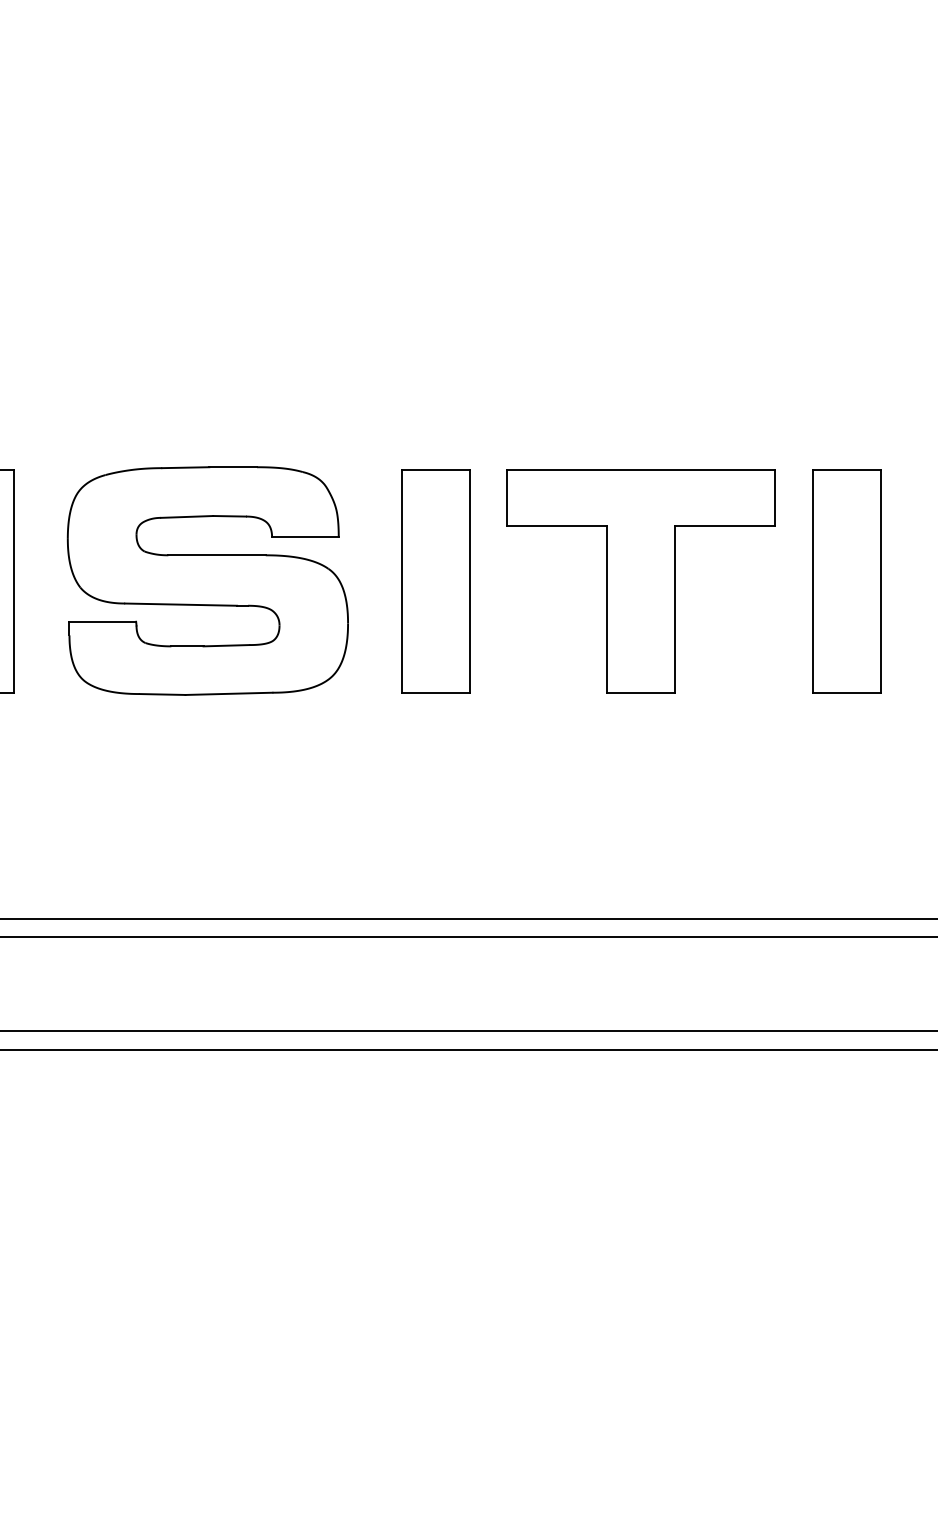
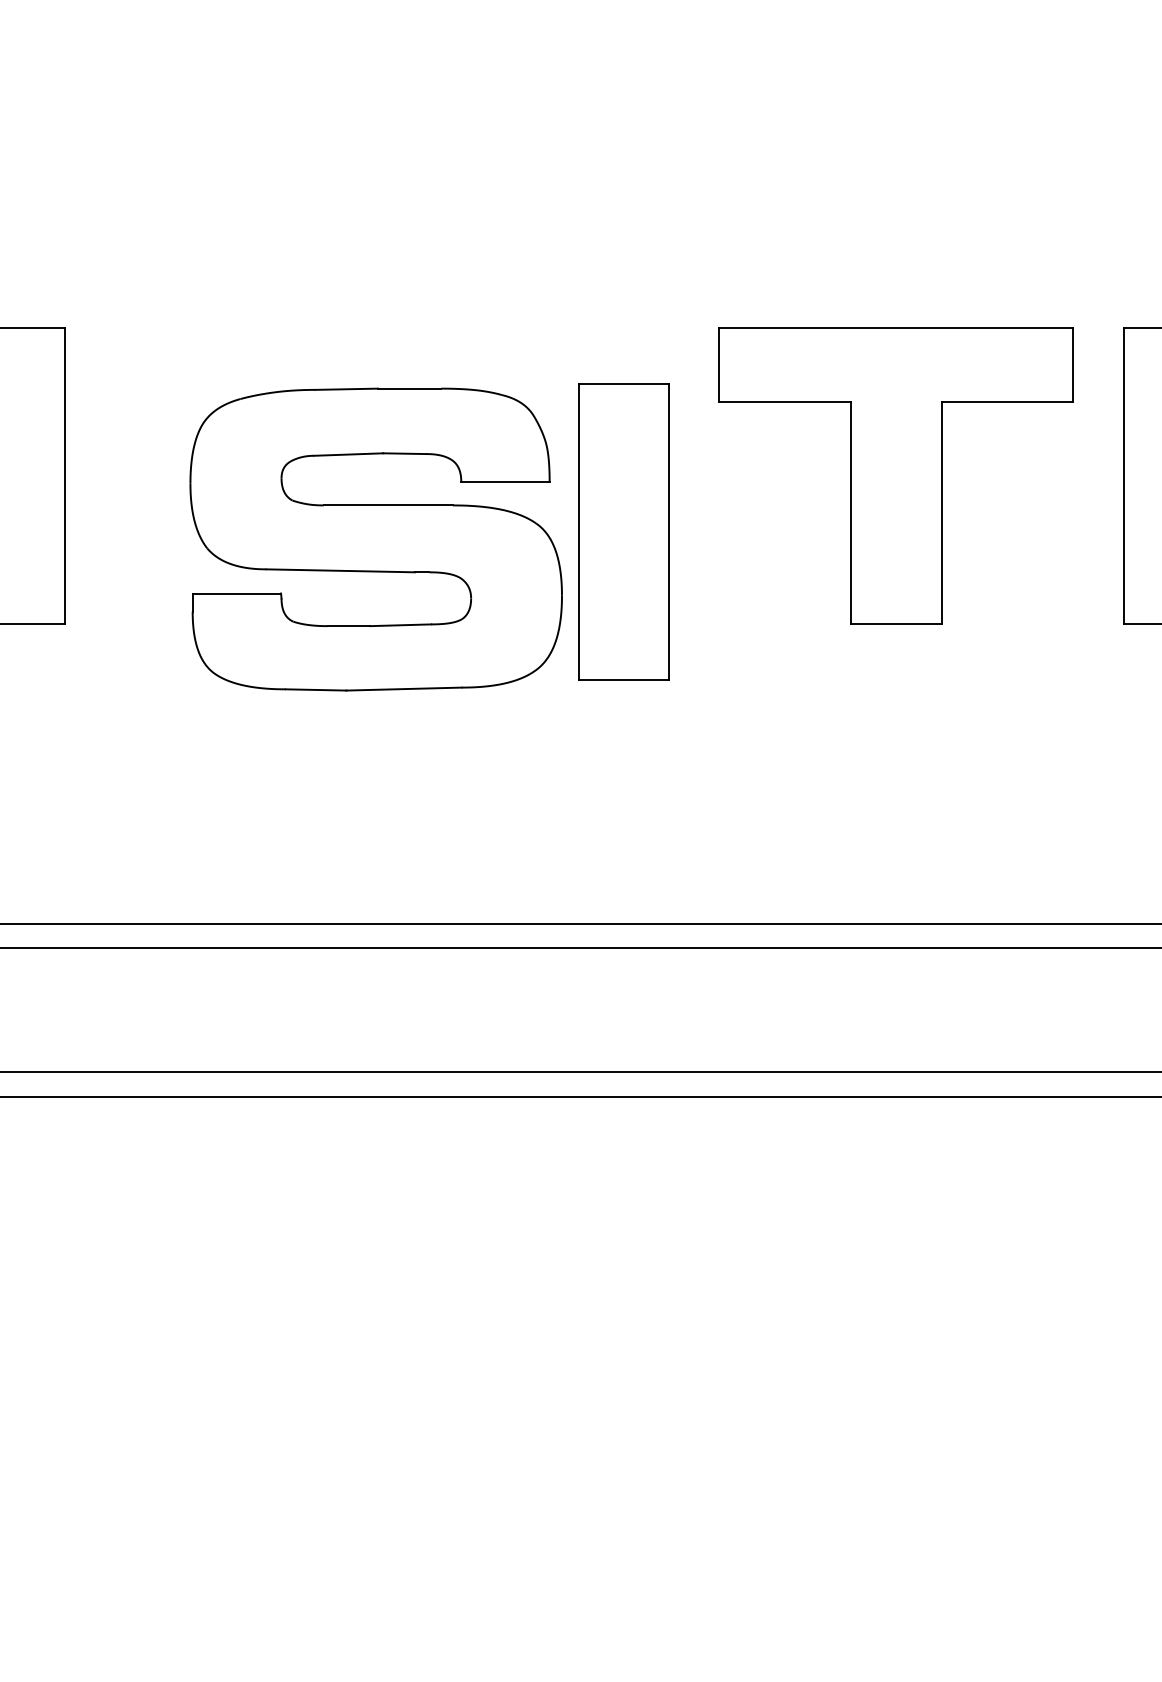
part: (207, 580) -> (375, 538), moved
part: (435, 581) -> (623, 532), moved

